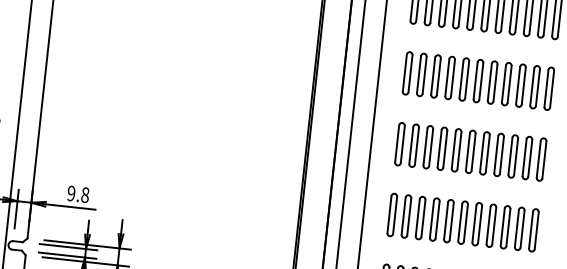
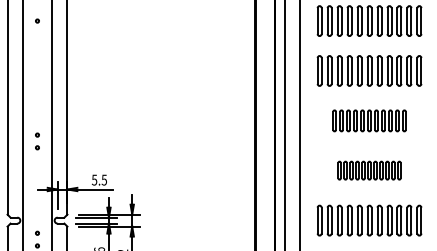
part: (470, 151) -> (369, 120), size x0.7
text: (78, 193) -> (99, 179), 9.8 -> 5.5
part: (463, 222) -> (369, 170), size x0.6

